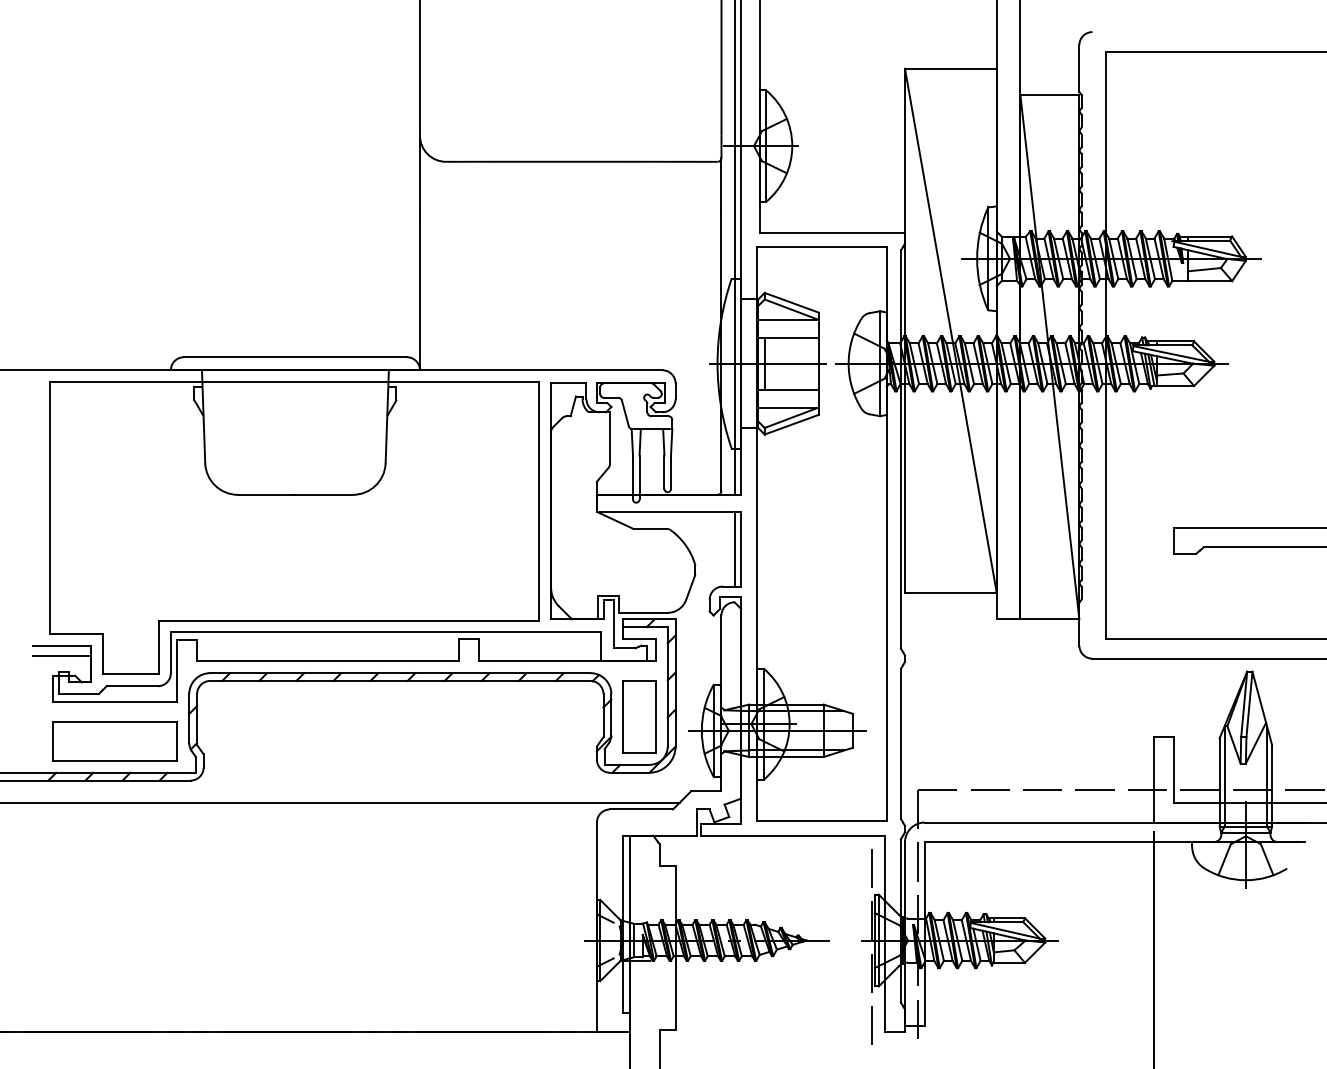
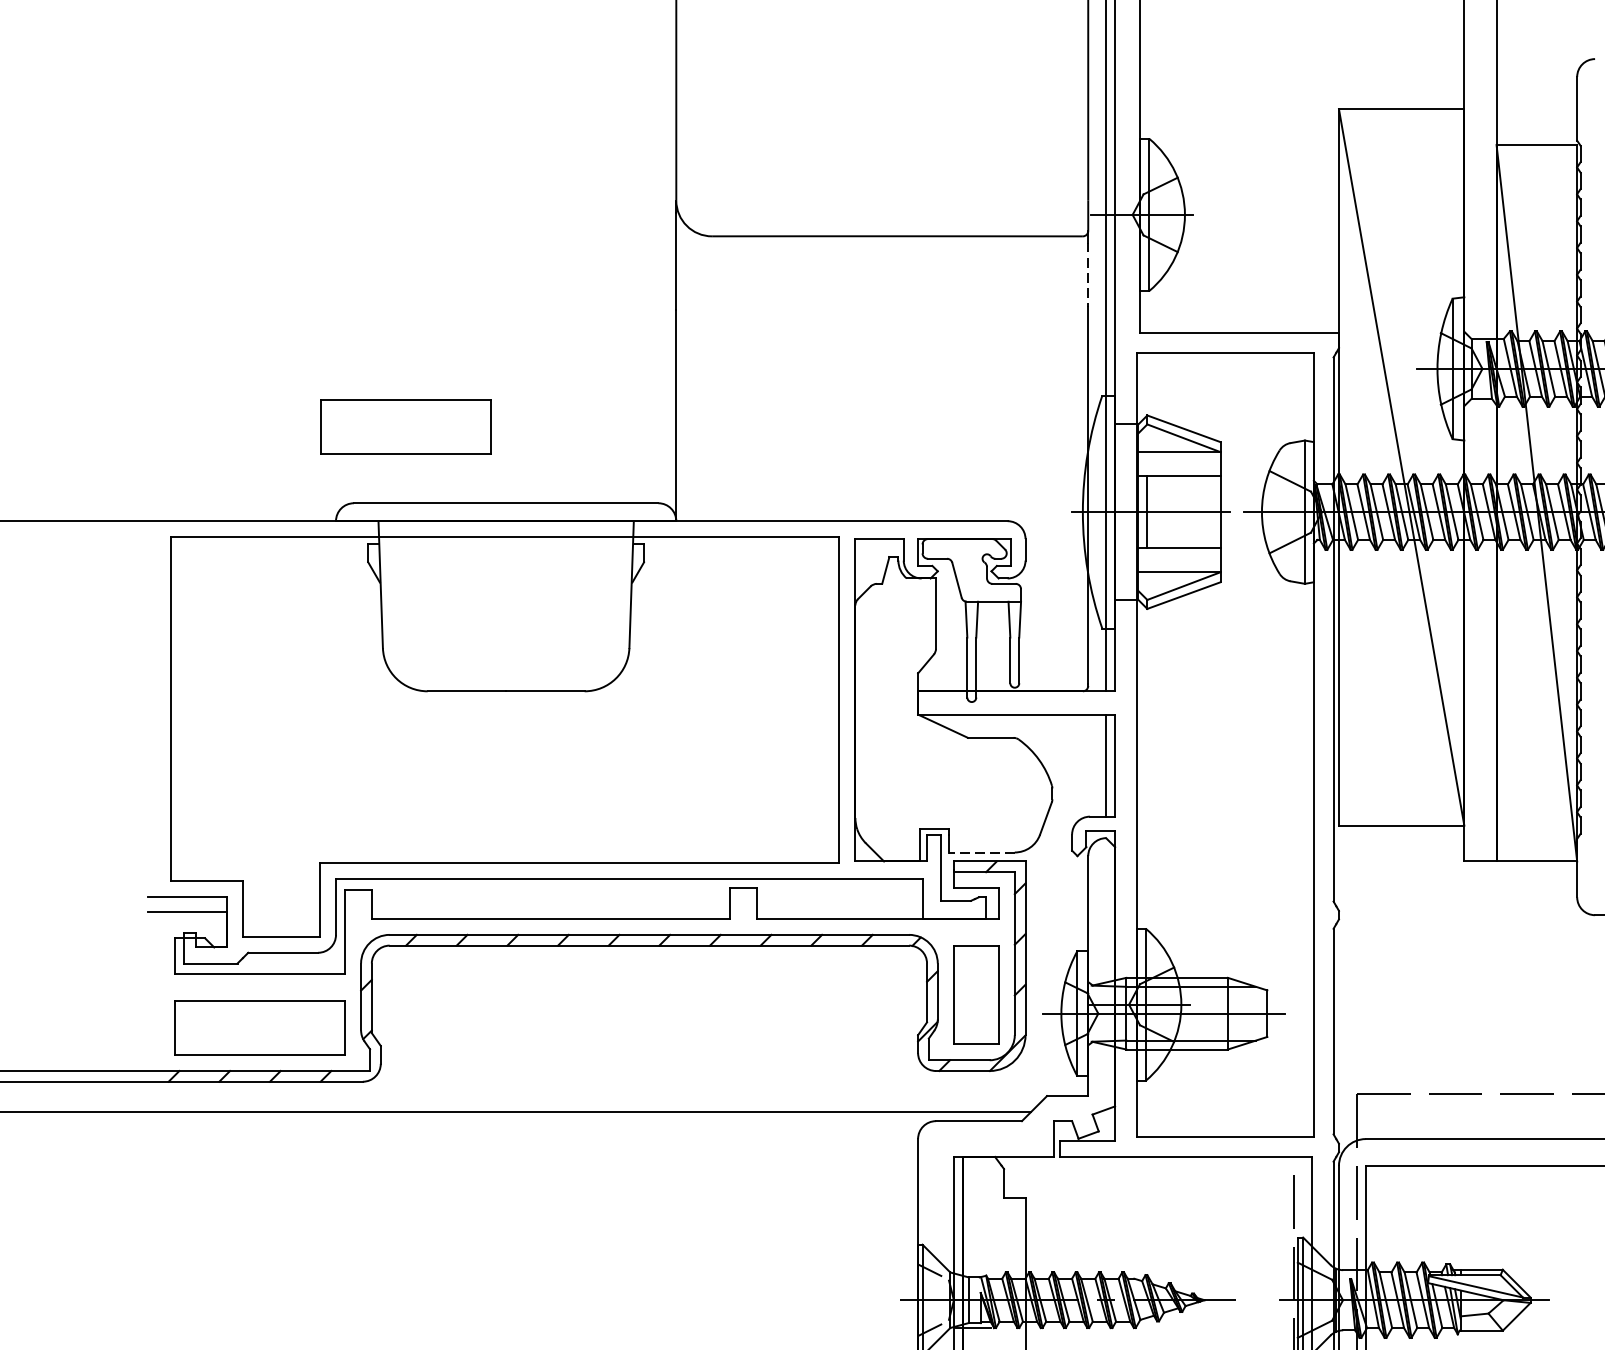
line: (721, 190) -> (1088, 275), solid -> dashed
part: (221, 301) -> (405, 427), added
line: (642, 612) -> (980, 852), solid -> dashed

